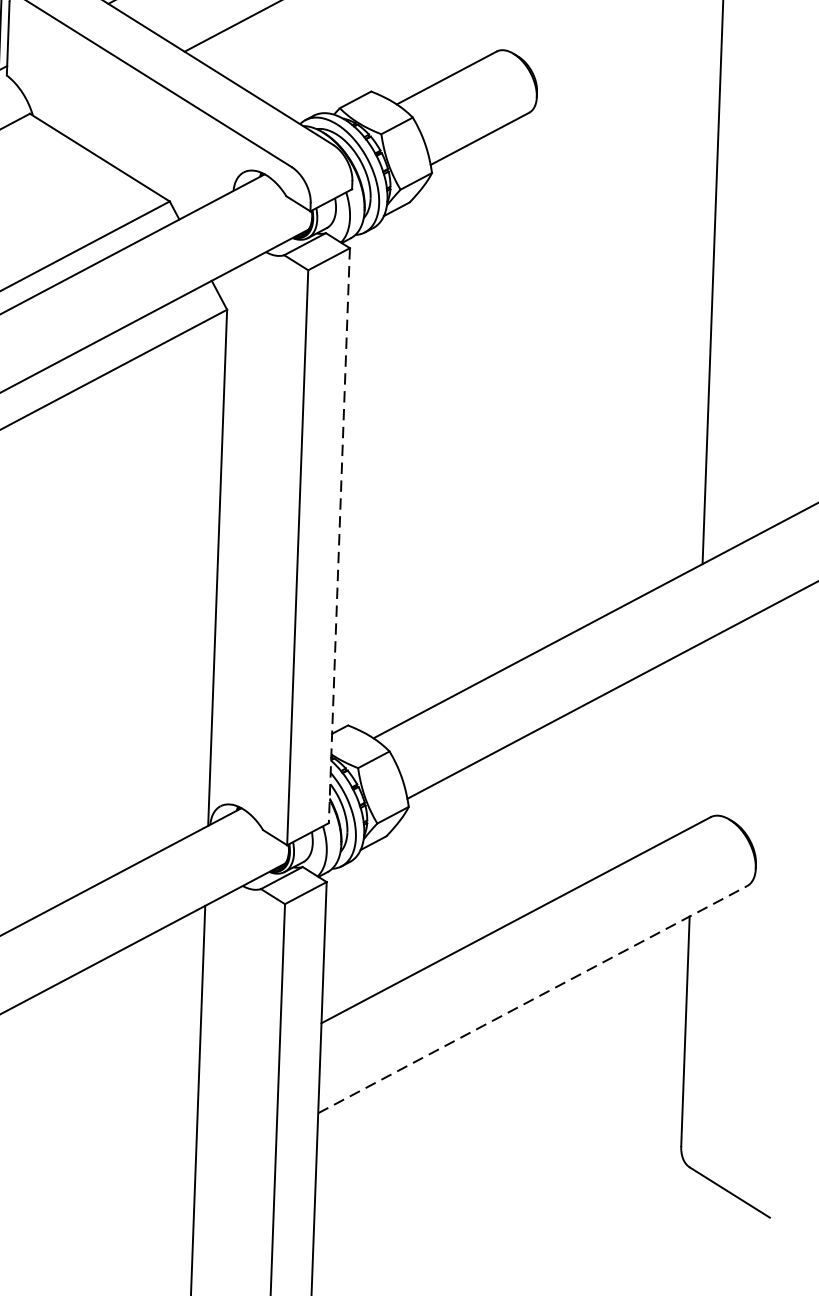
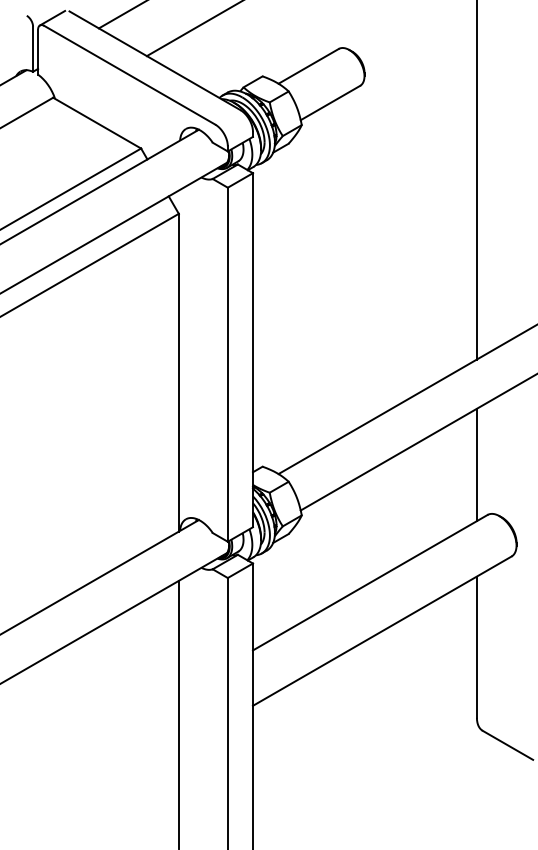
line: (338, 536) -> (252, 350), dashed -> solid
line: (695, 734) -> (476, 464), added
line: (533, 998) -> (382, 630), dashed -> solid

